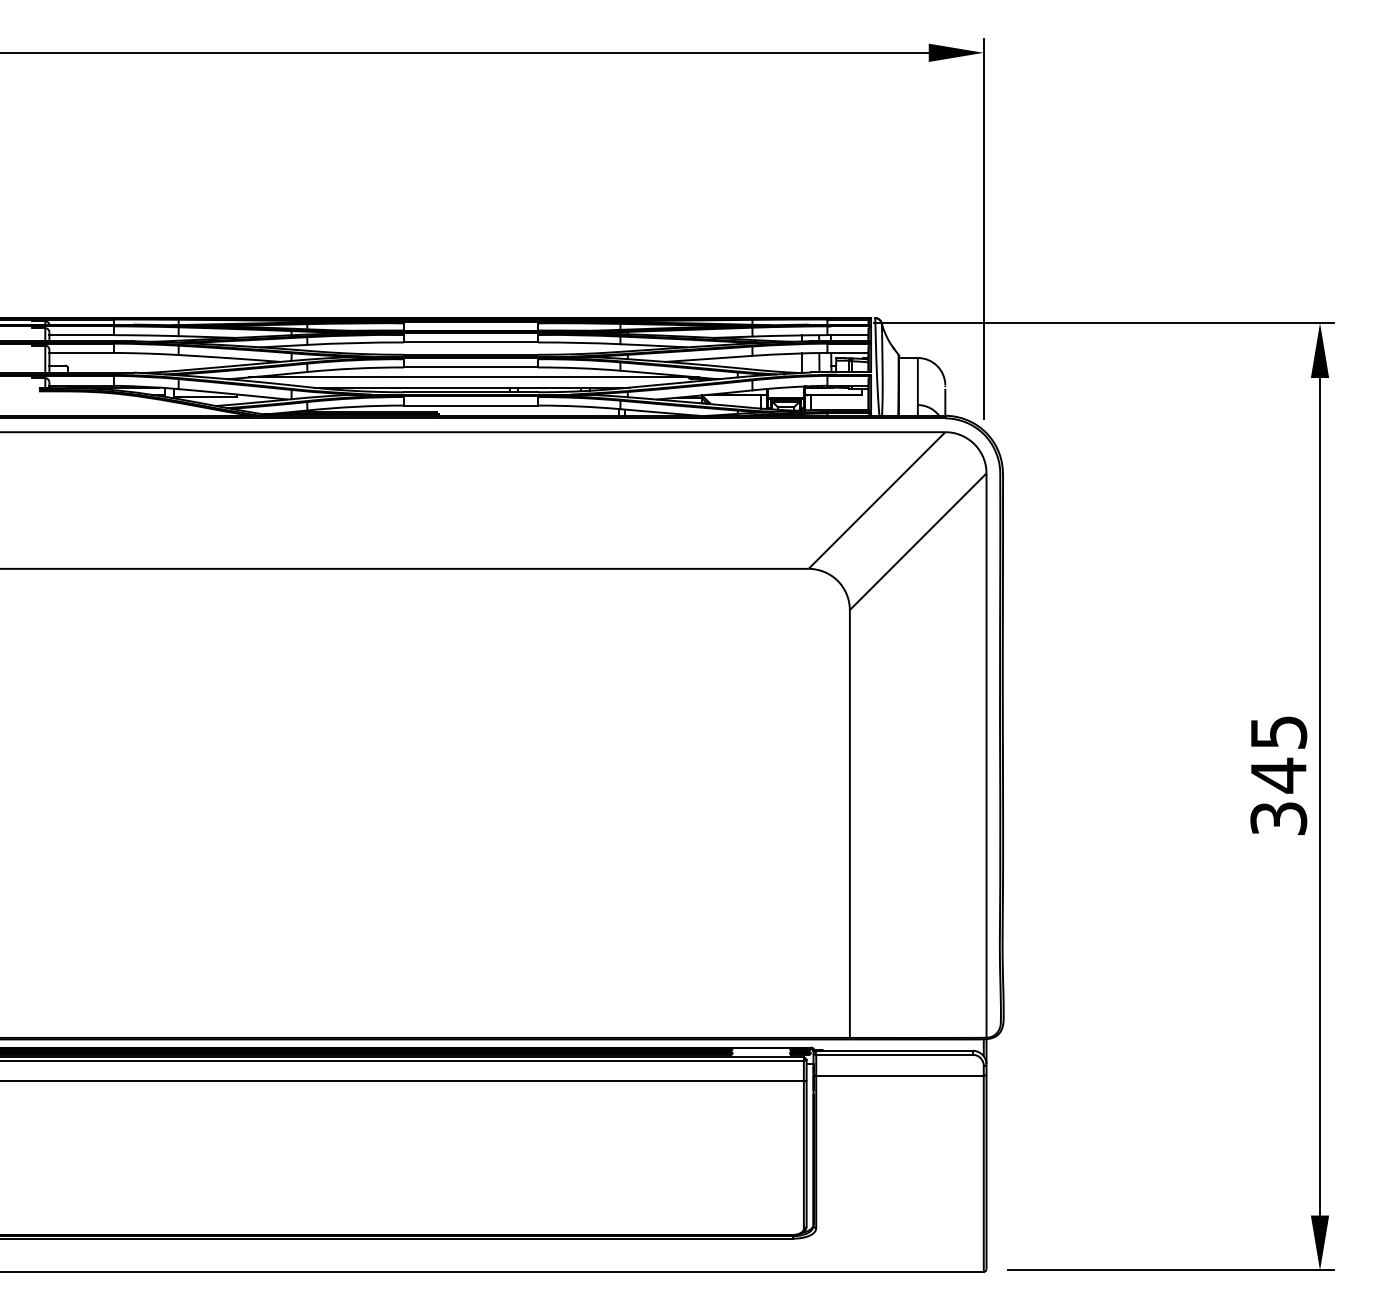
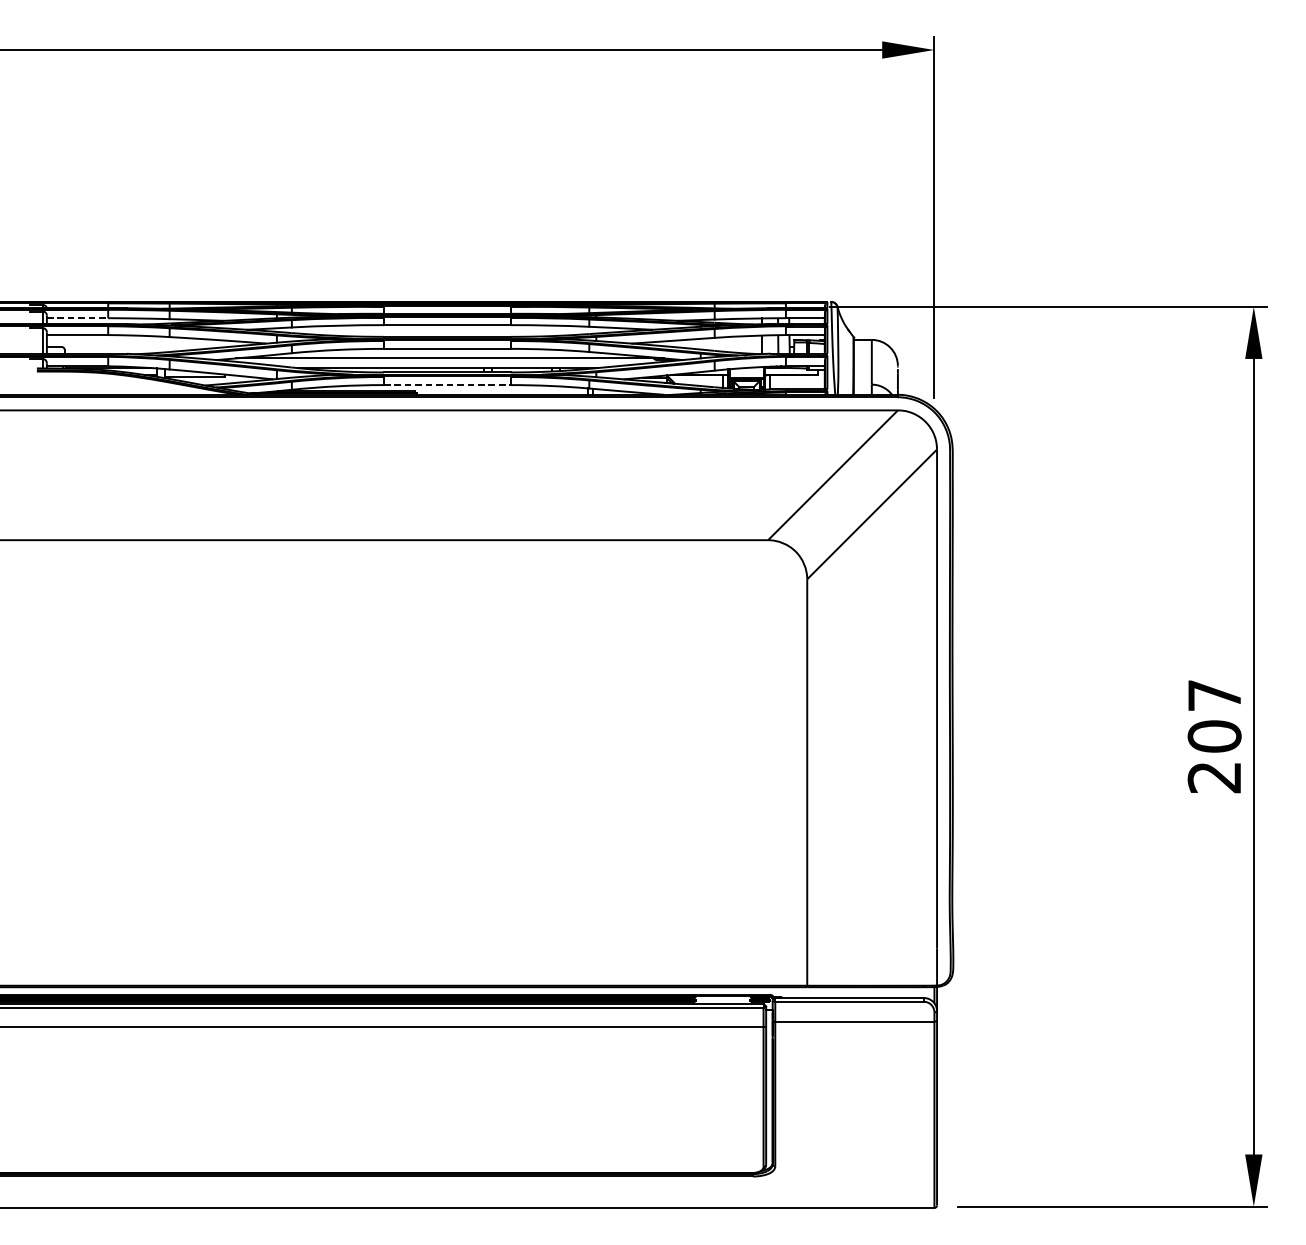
line: (82, 335) -> (78, 318), solid -> dashed
line: (470, 405) -> (446, 385), solid -> dashed
text: (1278, 775) -> (1214, 736), 345 -> 207

